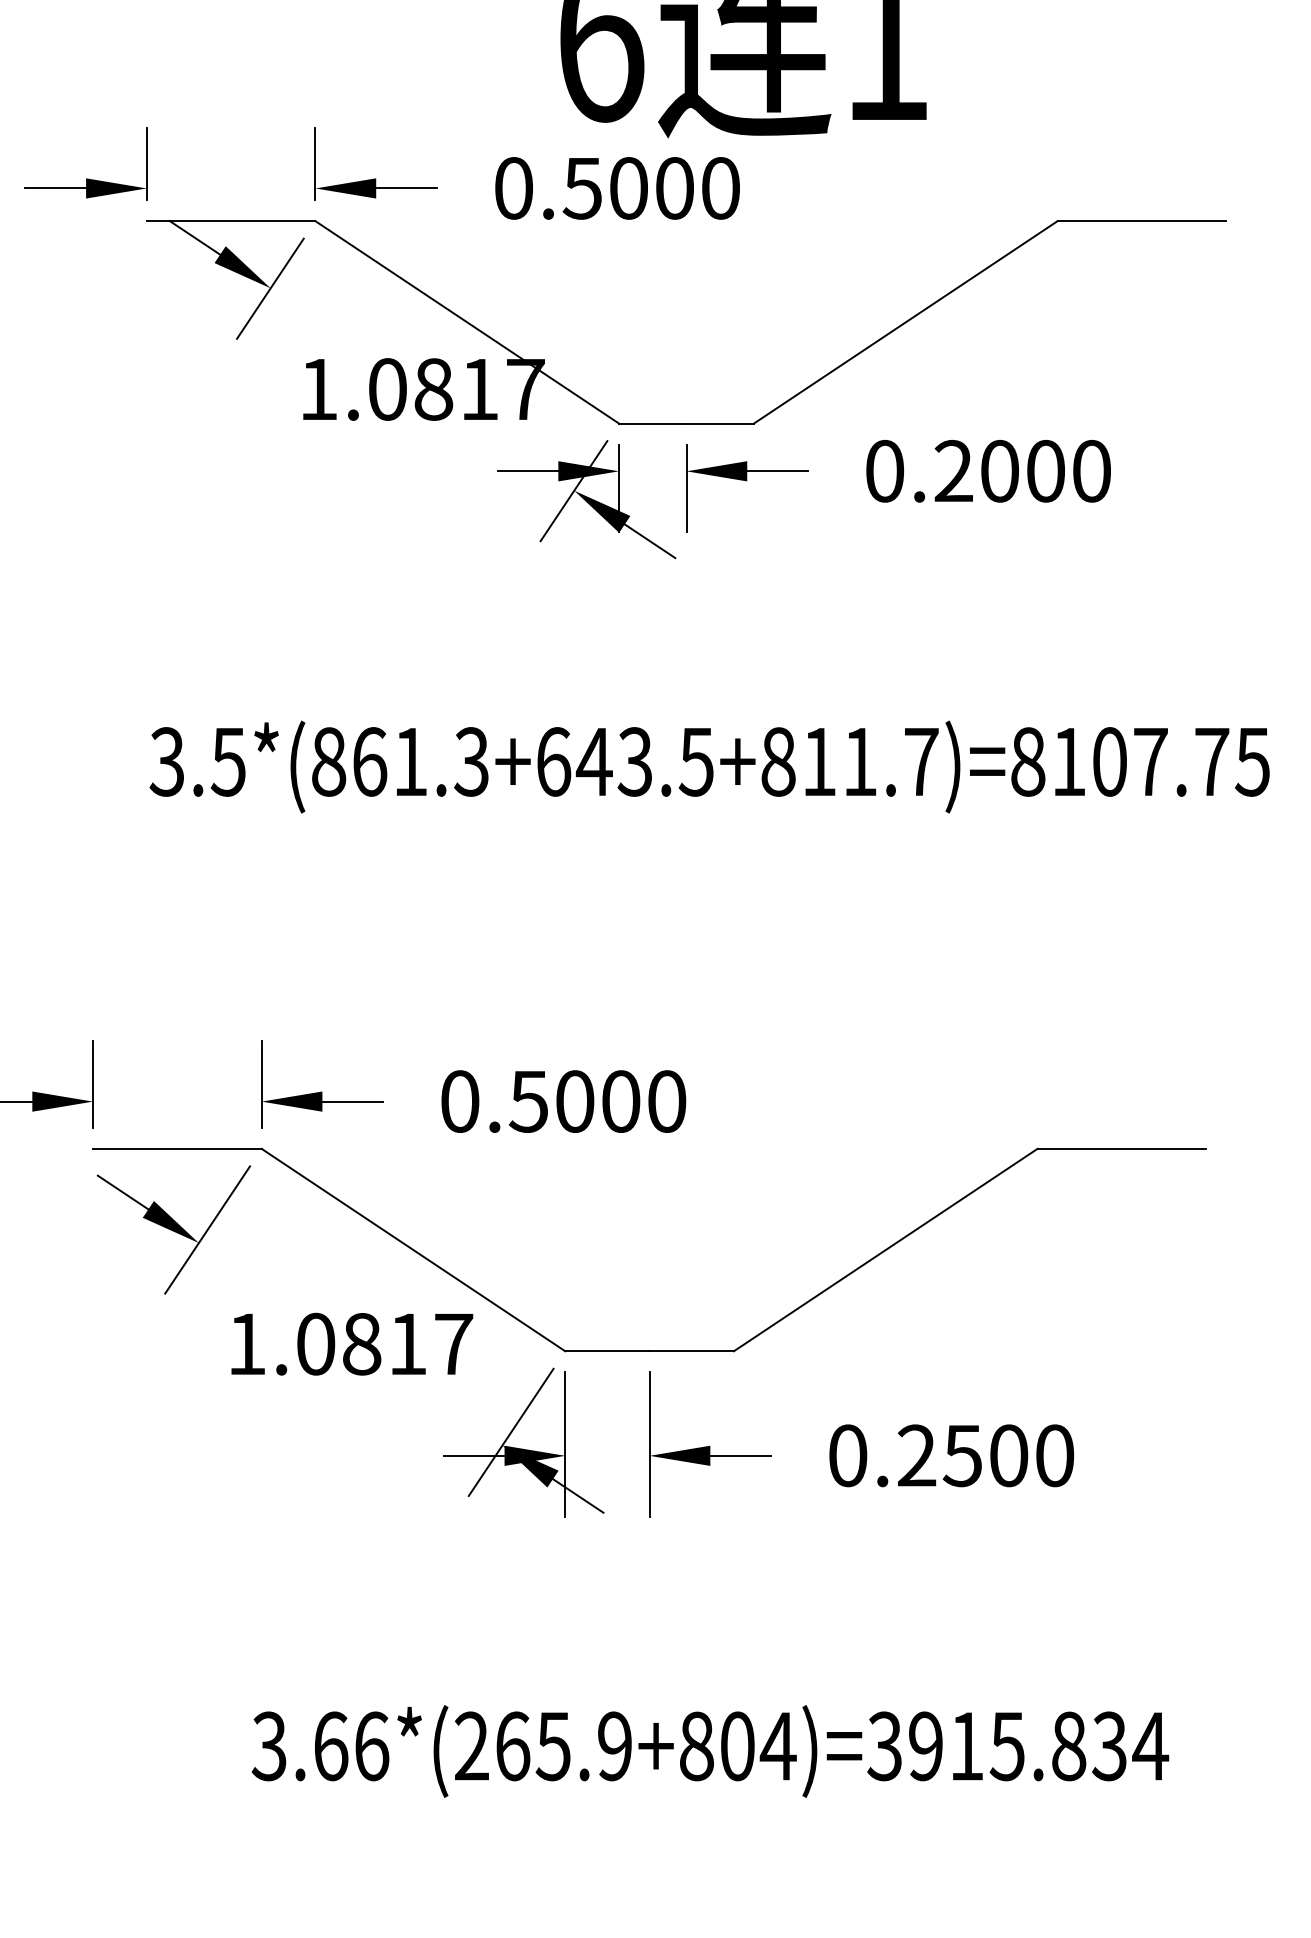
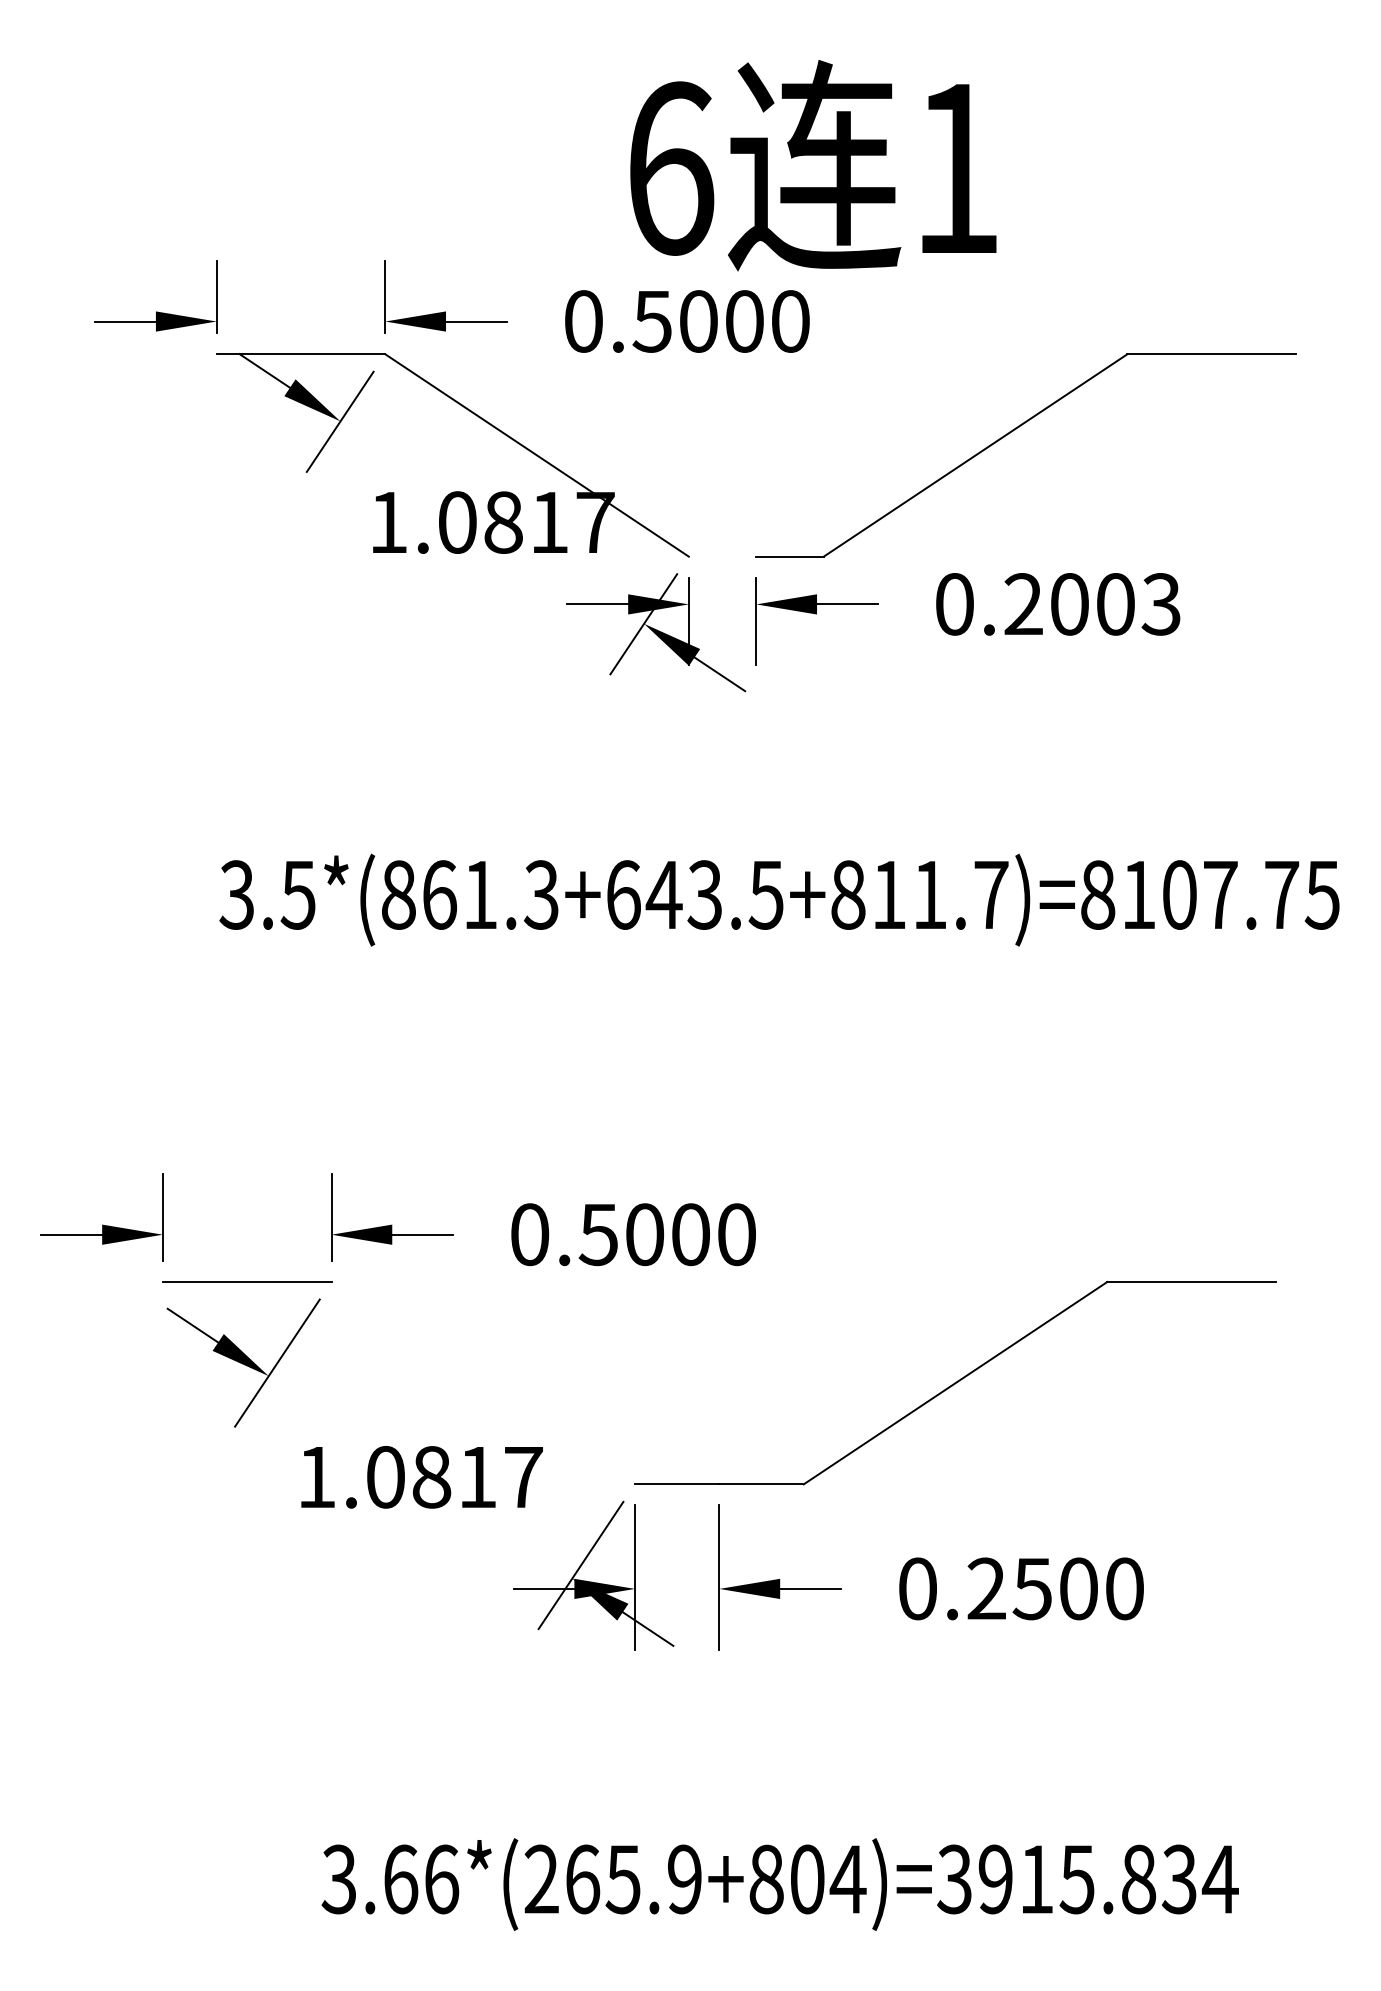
line: (652, 423) -> (722, 556), removed
text: (1090, 471) -> (1160, 604), 0.2000 -> 0.2003
line: (413, 1249) -> (483, 1382), removed

